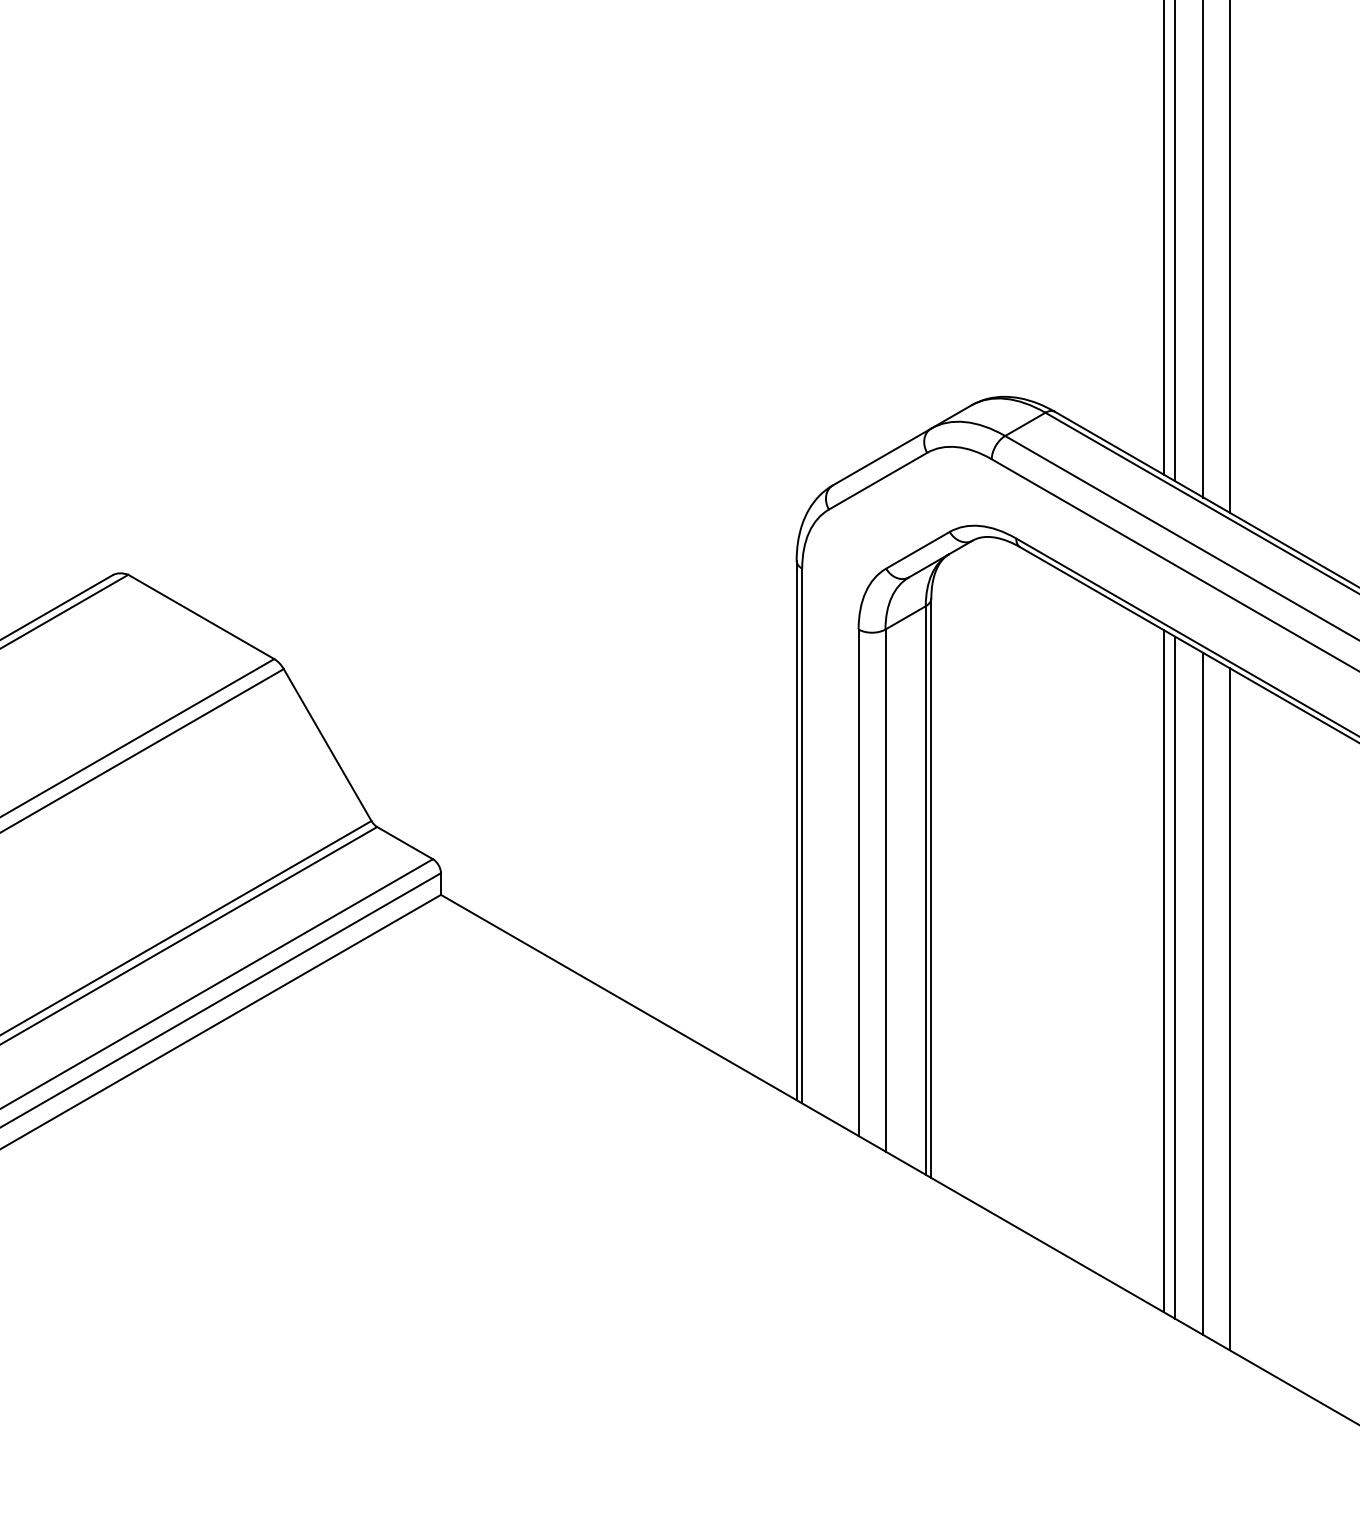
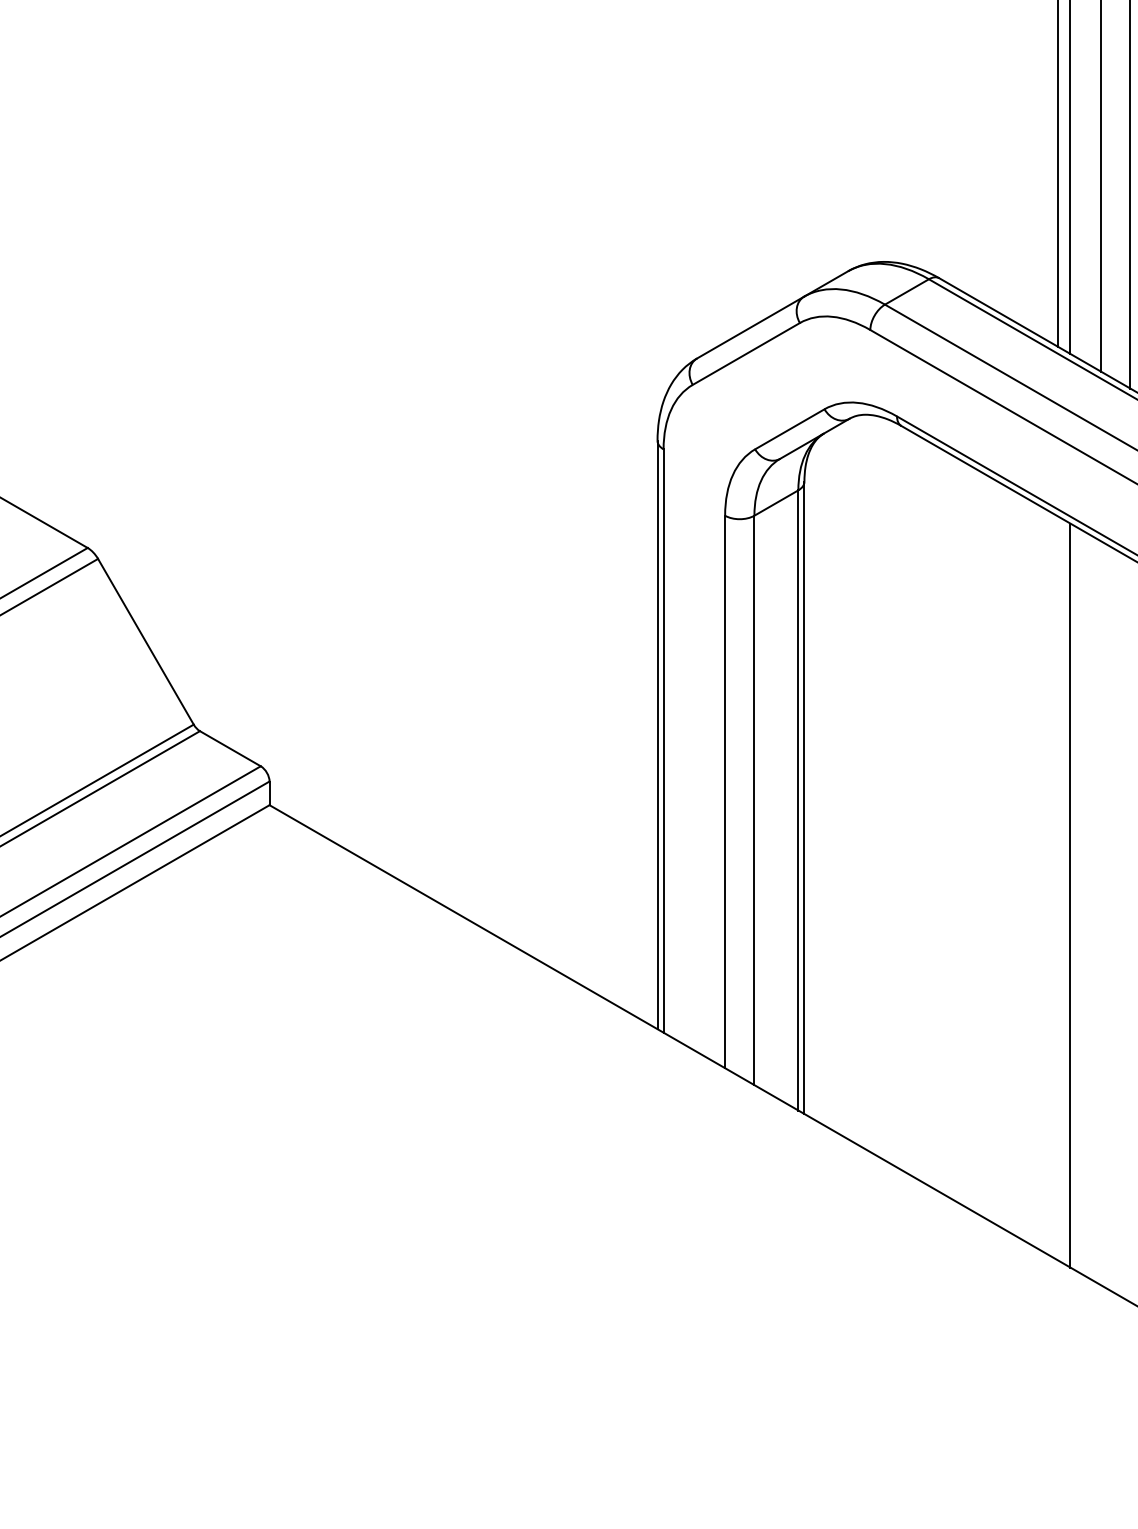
line: (1164, 971) -> (1058, 888), removed
line: (1203, 994) -> (1101, 913), removed
line: (1230, 1009) -> (1130, 930), removed

